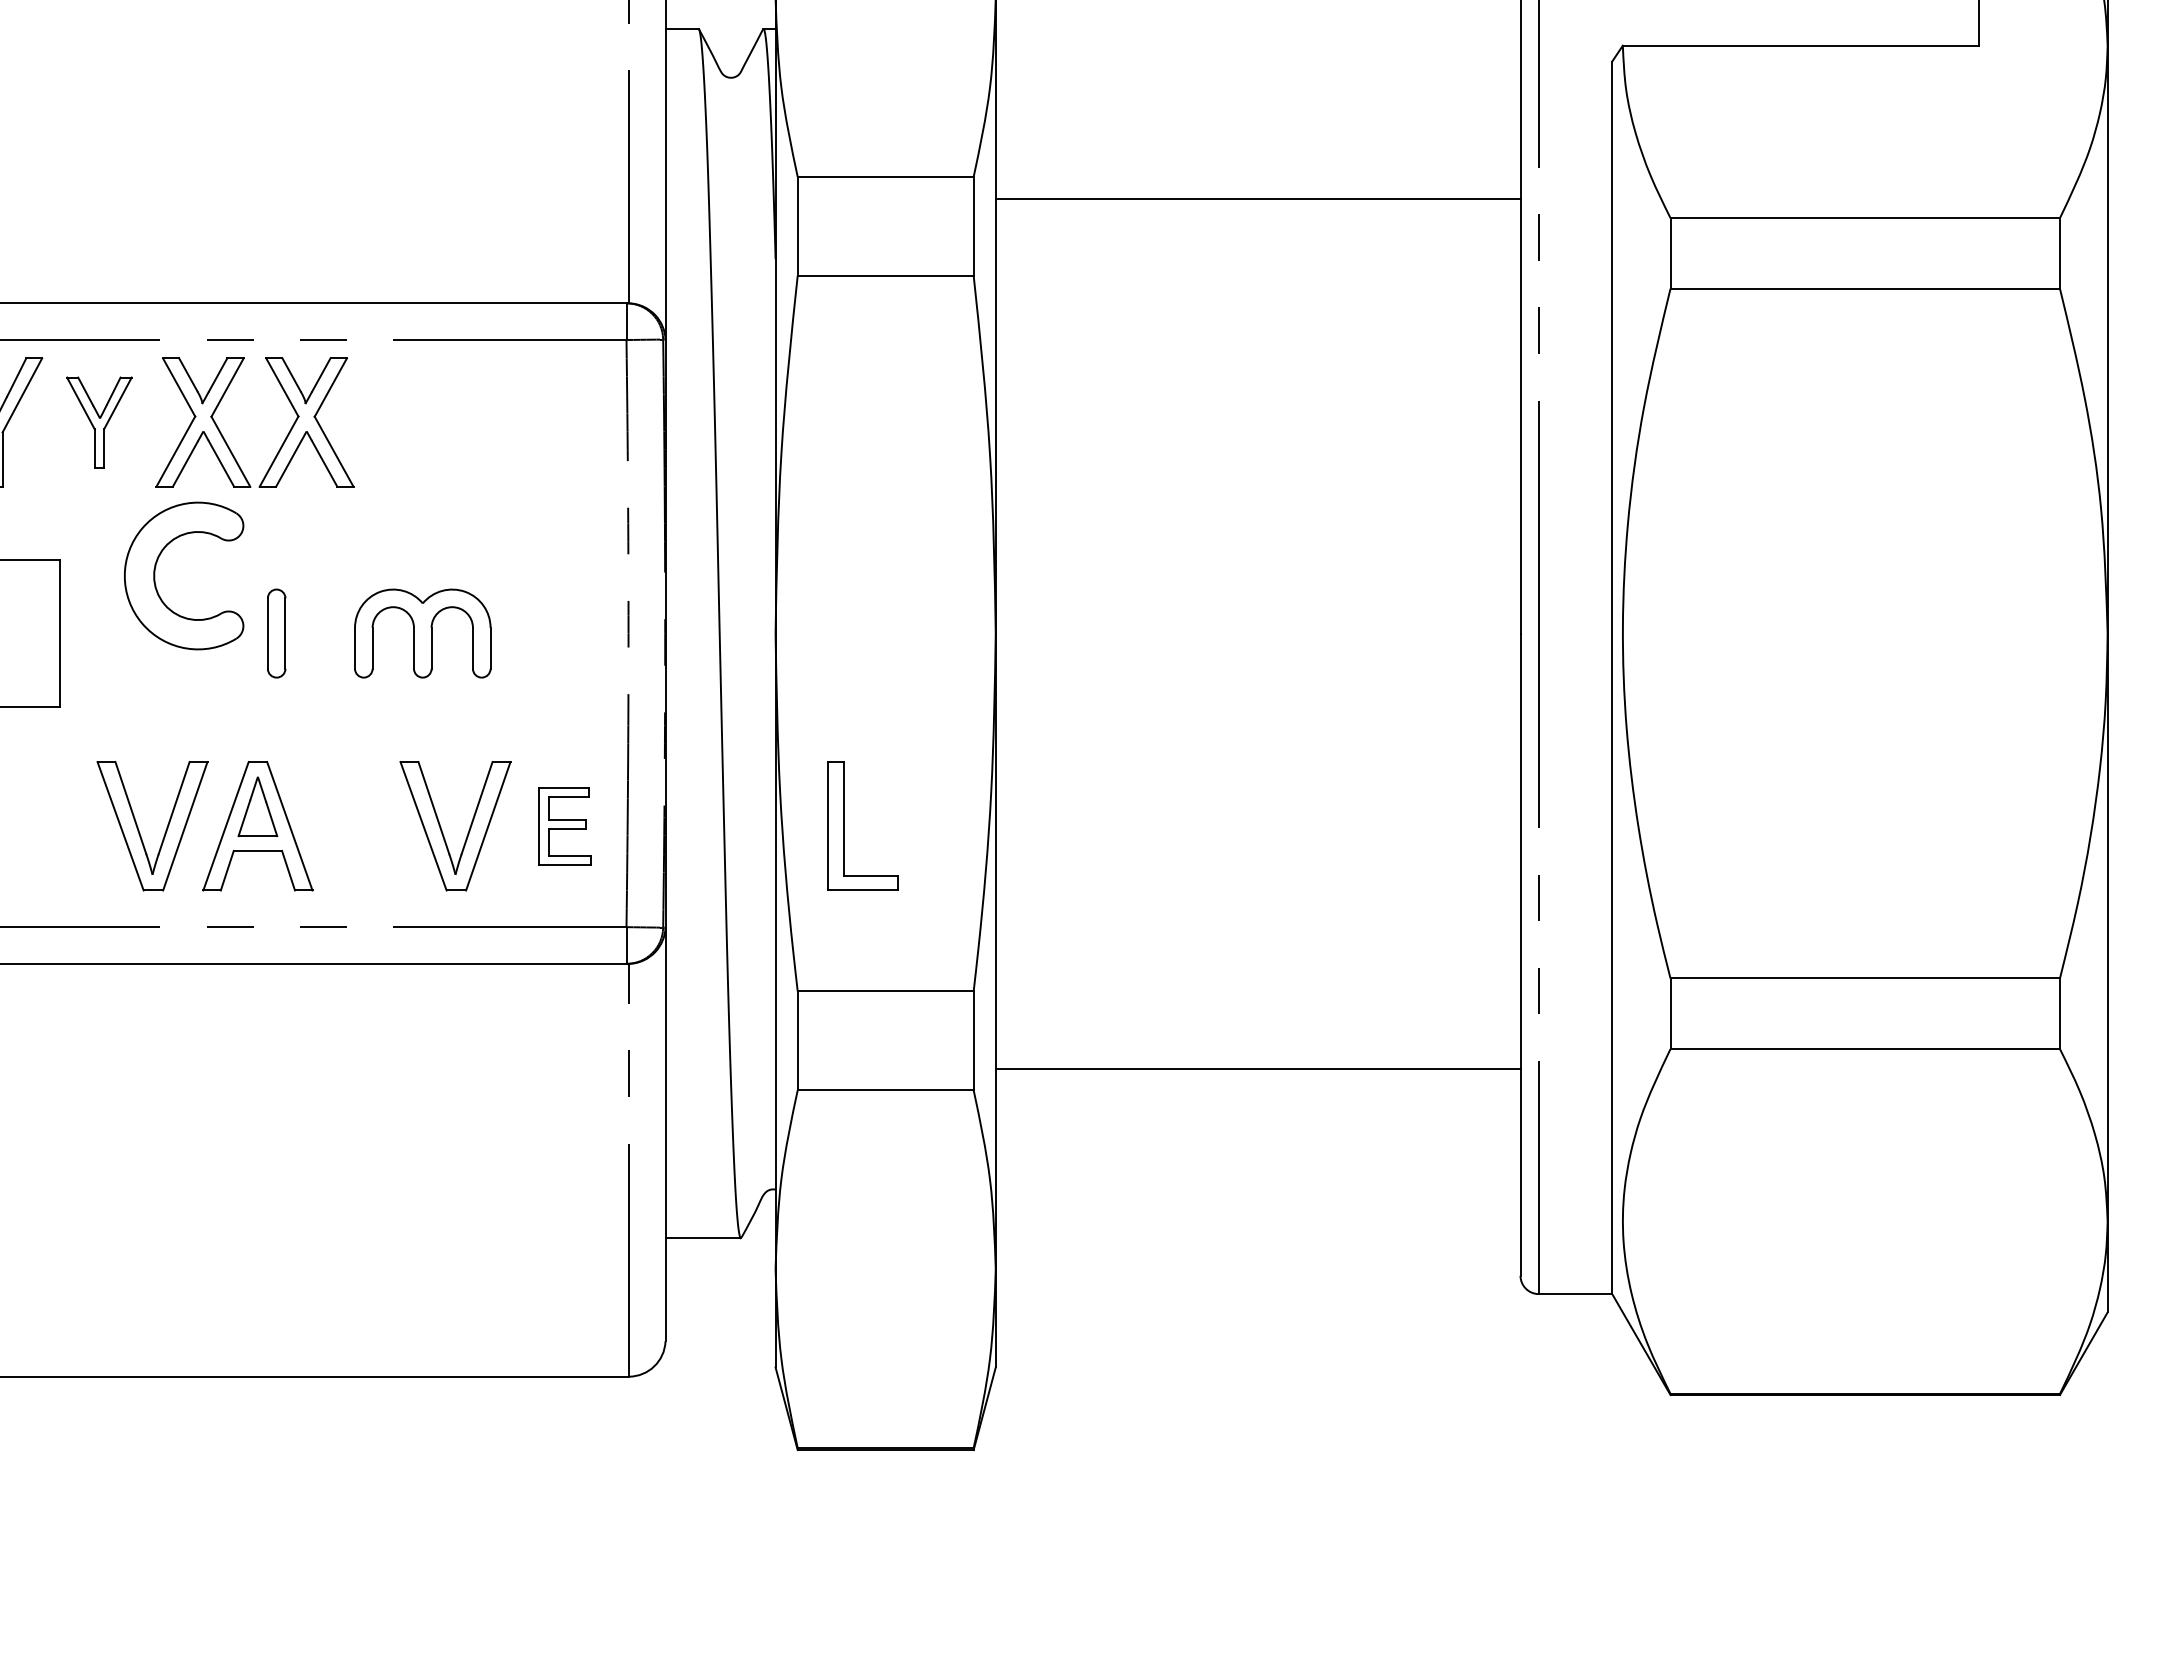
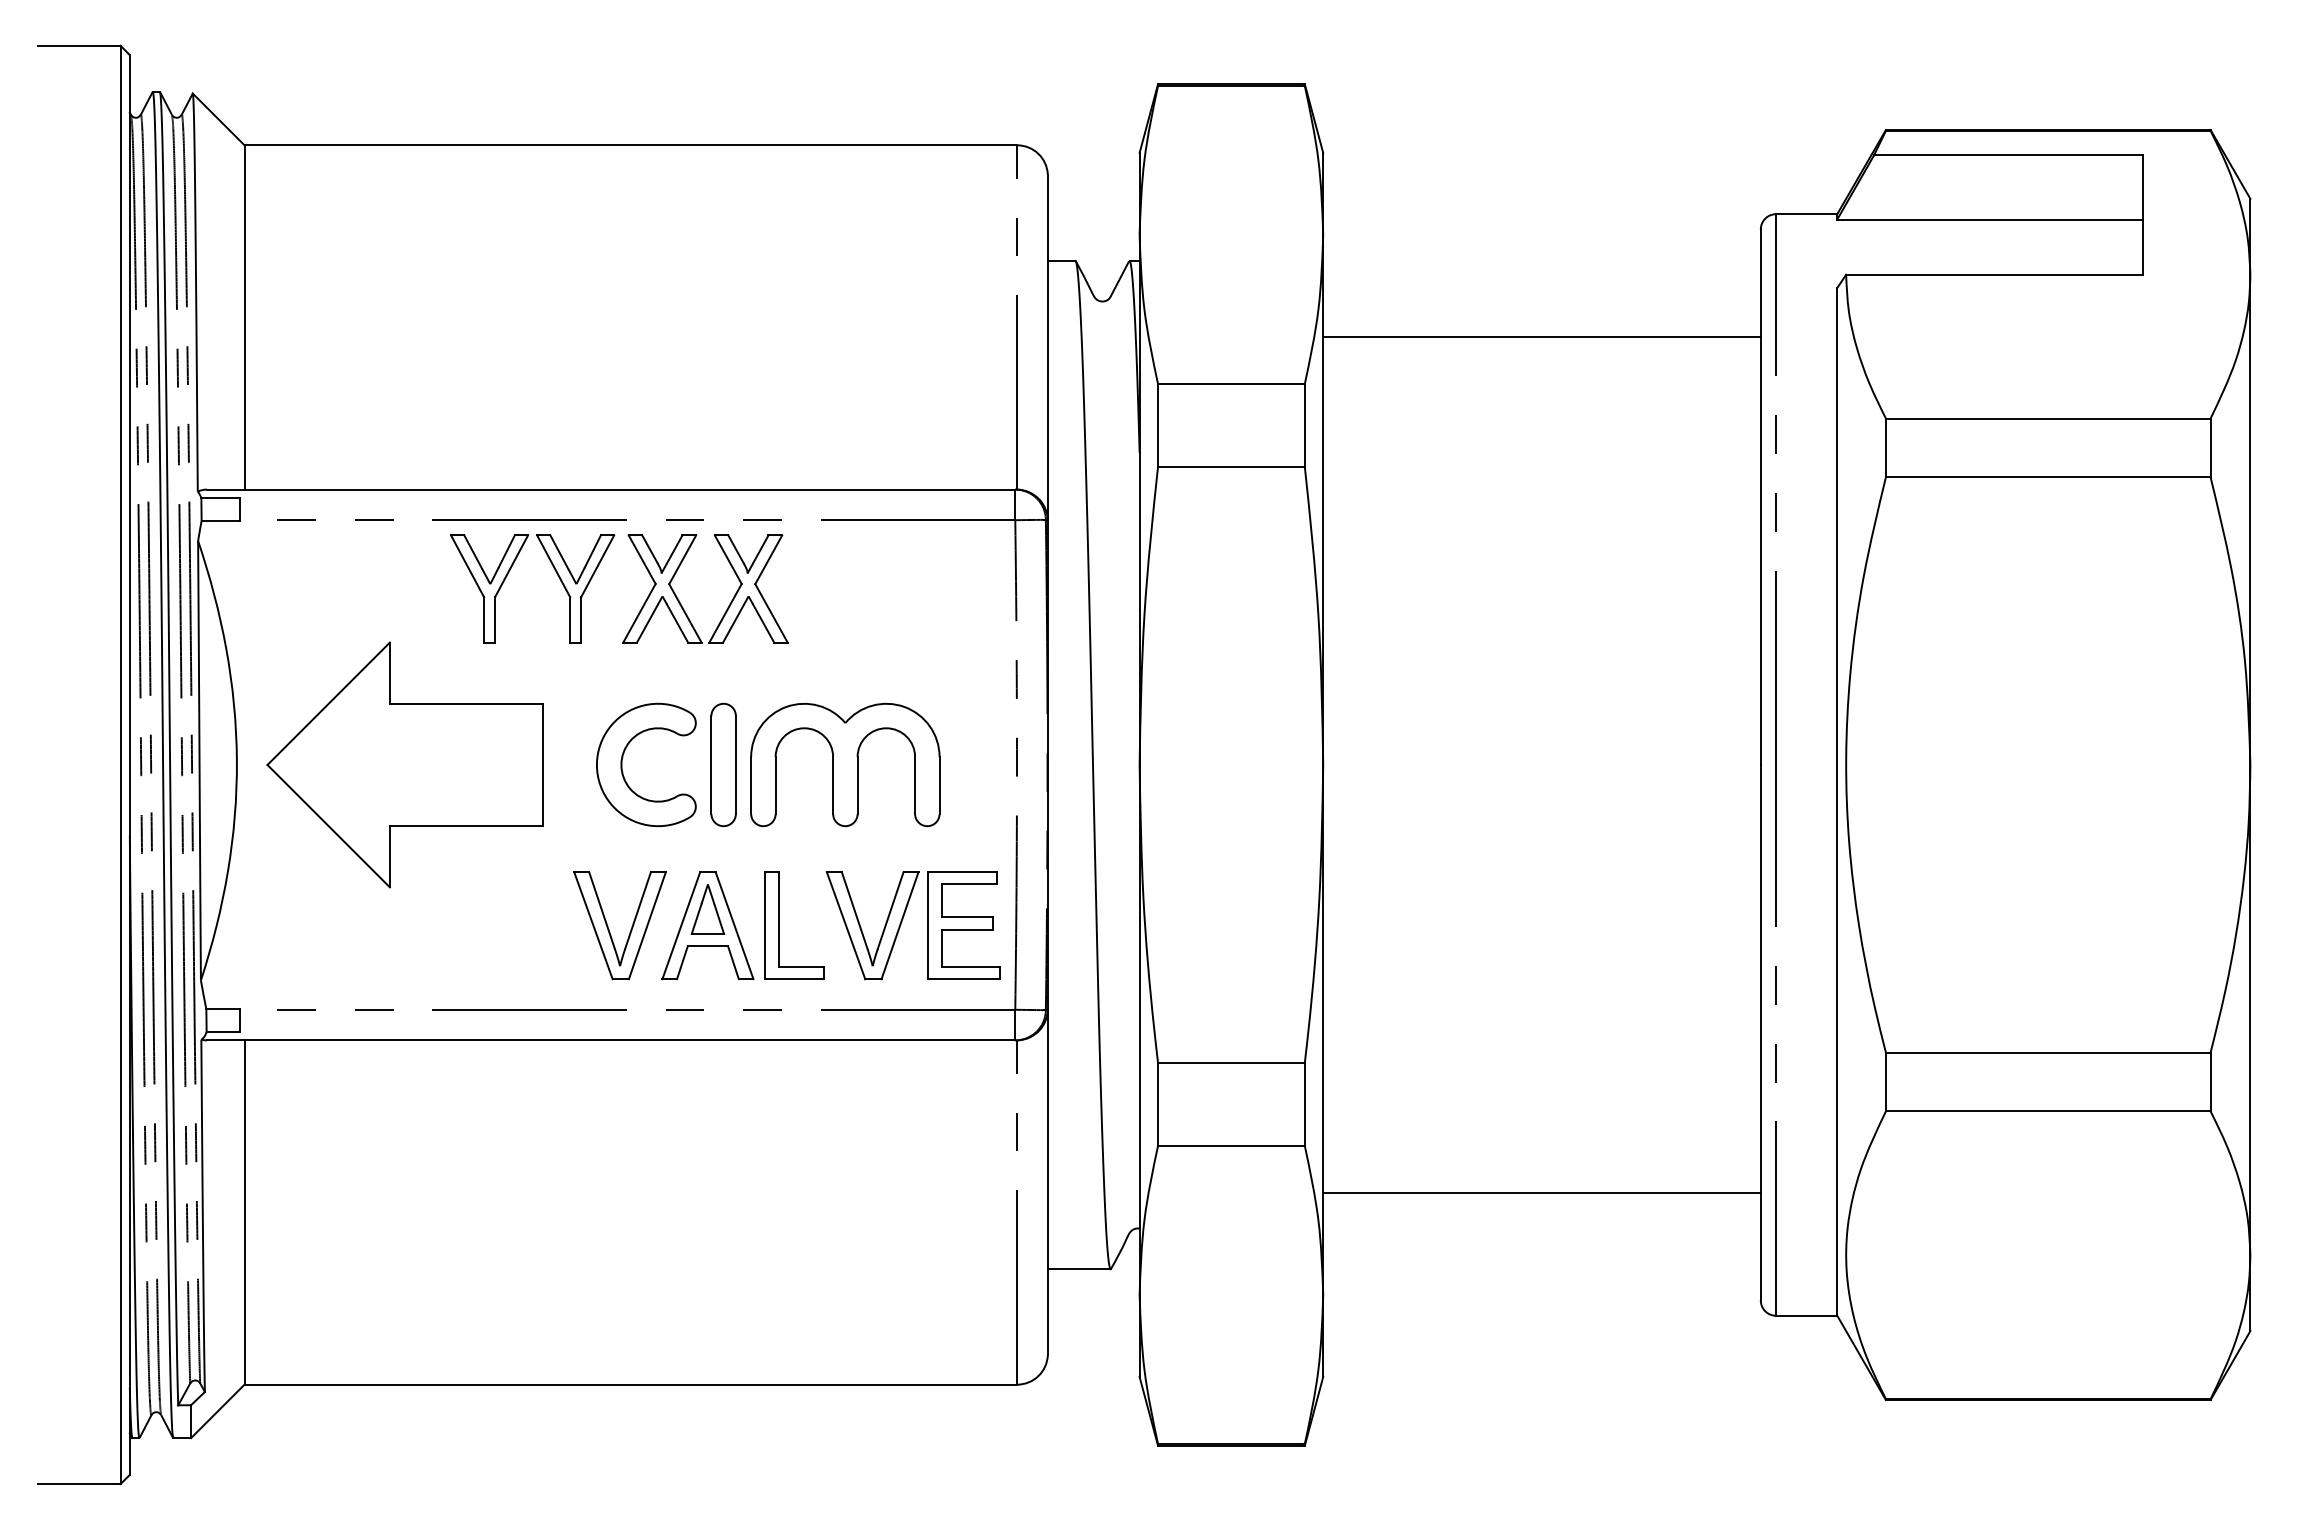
line: (1257, 198) -> (1541, 336), moved
part: (99, 421) -> (575, 588), size x1.43
part: (155, 575) -> (622, 764), moved
part: (276, 633) -> (723, 764), size x1.67
part: (422, 633) -> (845, 764), size x1.67
part: (564, 826) -> (963, 925), size x1.67
part: (845, 826) -> (779, 925), moved
line: (1257, 1069) -> (1541, 1193), moved

